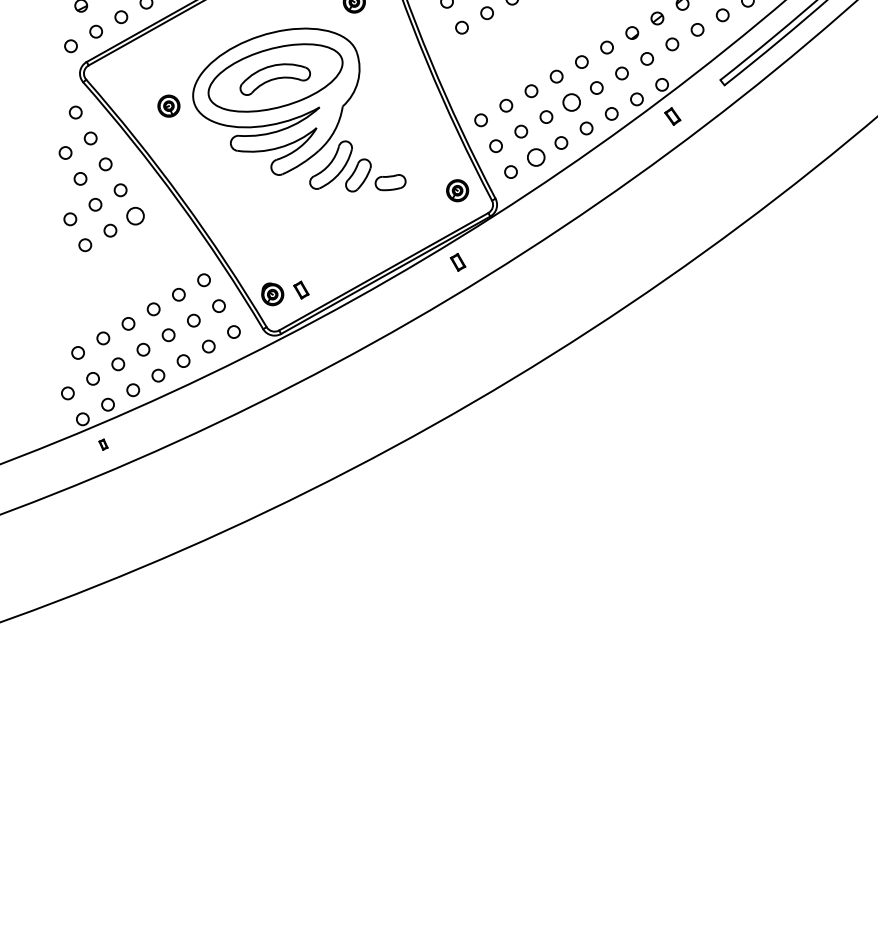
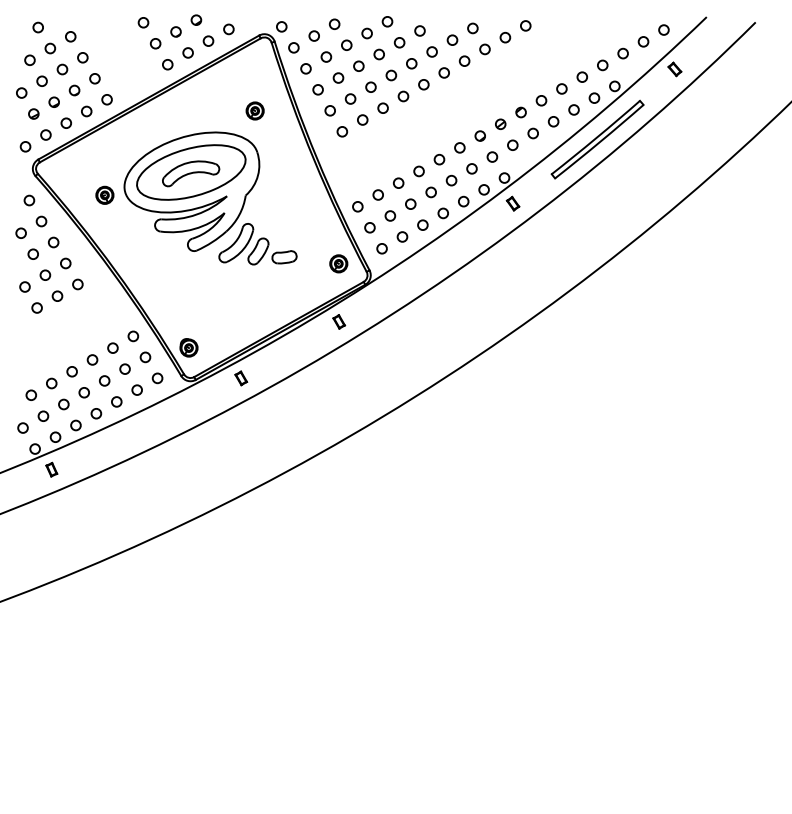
circle: (570, 102) -> (430, 192), size x0.71
circle: (536, 156) -> (402, 236), size x0.71
circle: (135, 216) -> (77, 284), size x0.71
part: (301, 290) -> (241, 378), moved
part: (103, 444) -> (51, 469), size x1.67

